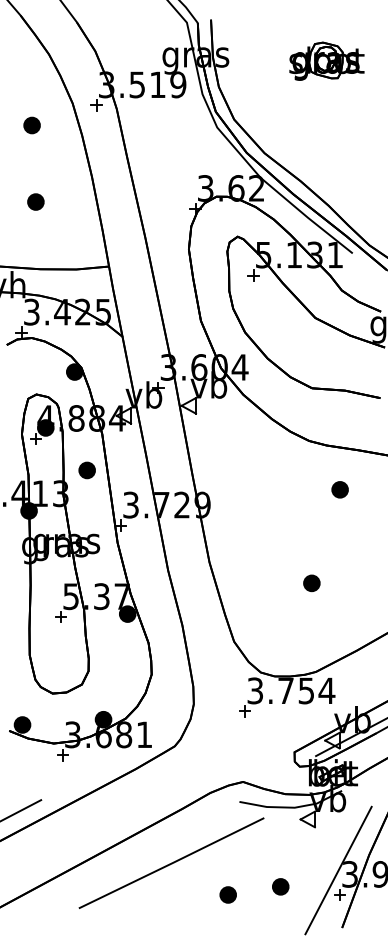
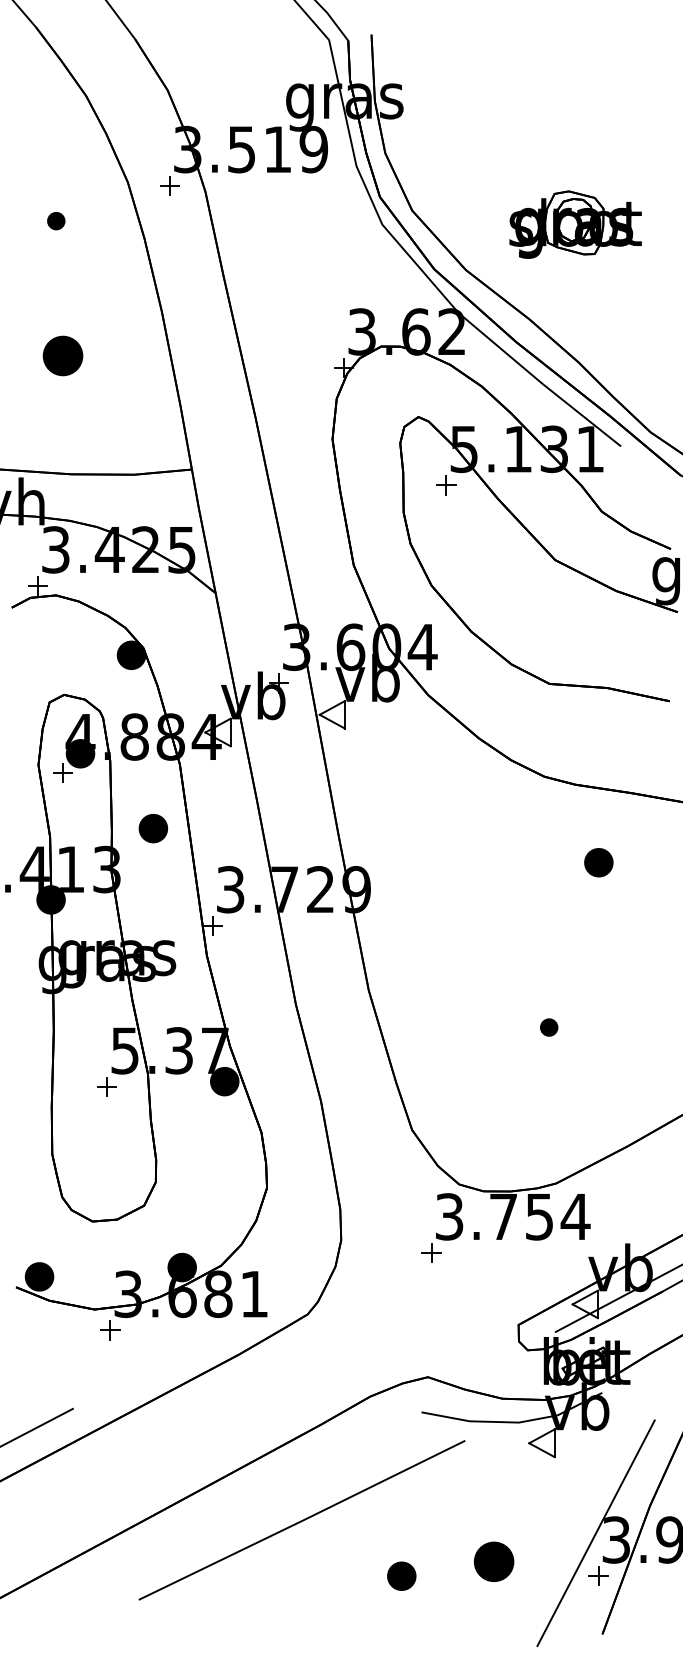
part: (326, 60) -> (574, 222), moved
part: (31, 125) -> (55, 221), size x0.6
part: (35, 201) -> (62, 354), size x1.4
part: (311, 583) -> (548, 1027), size x0.6
part: (280, 886) -> (493, 1561), size x1.4

